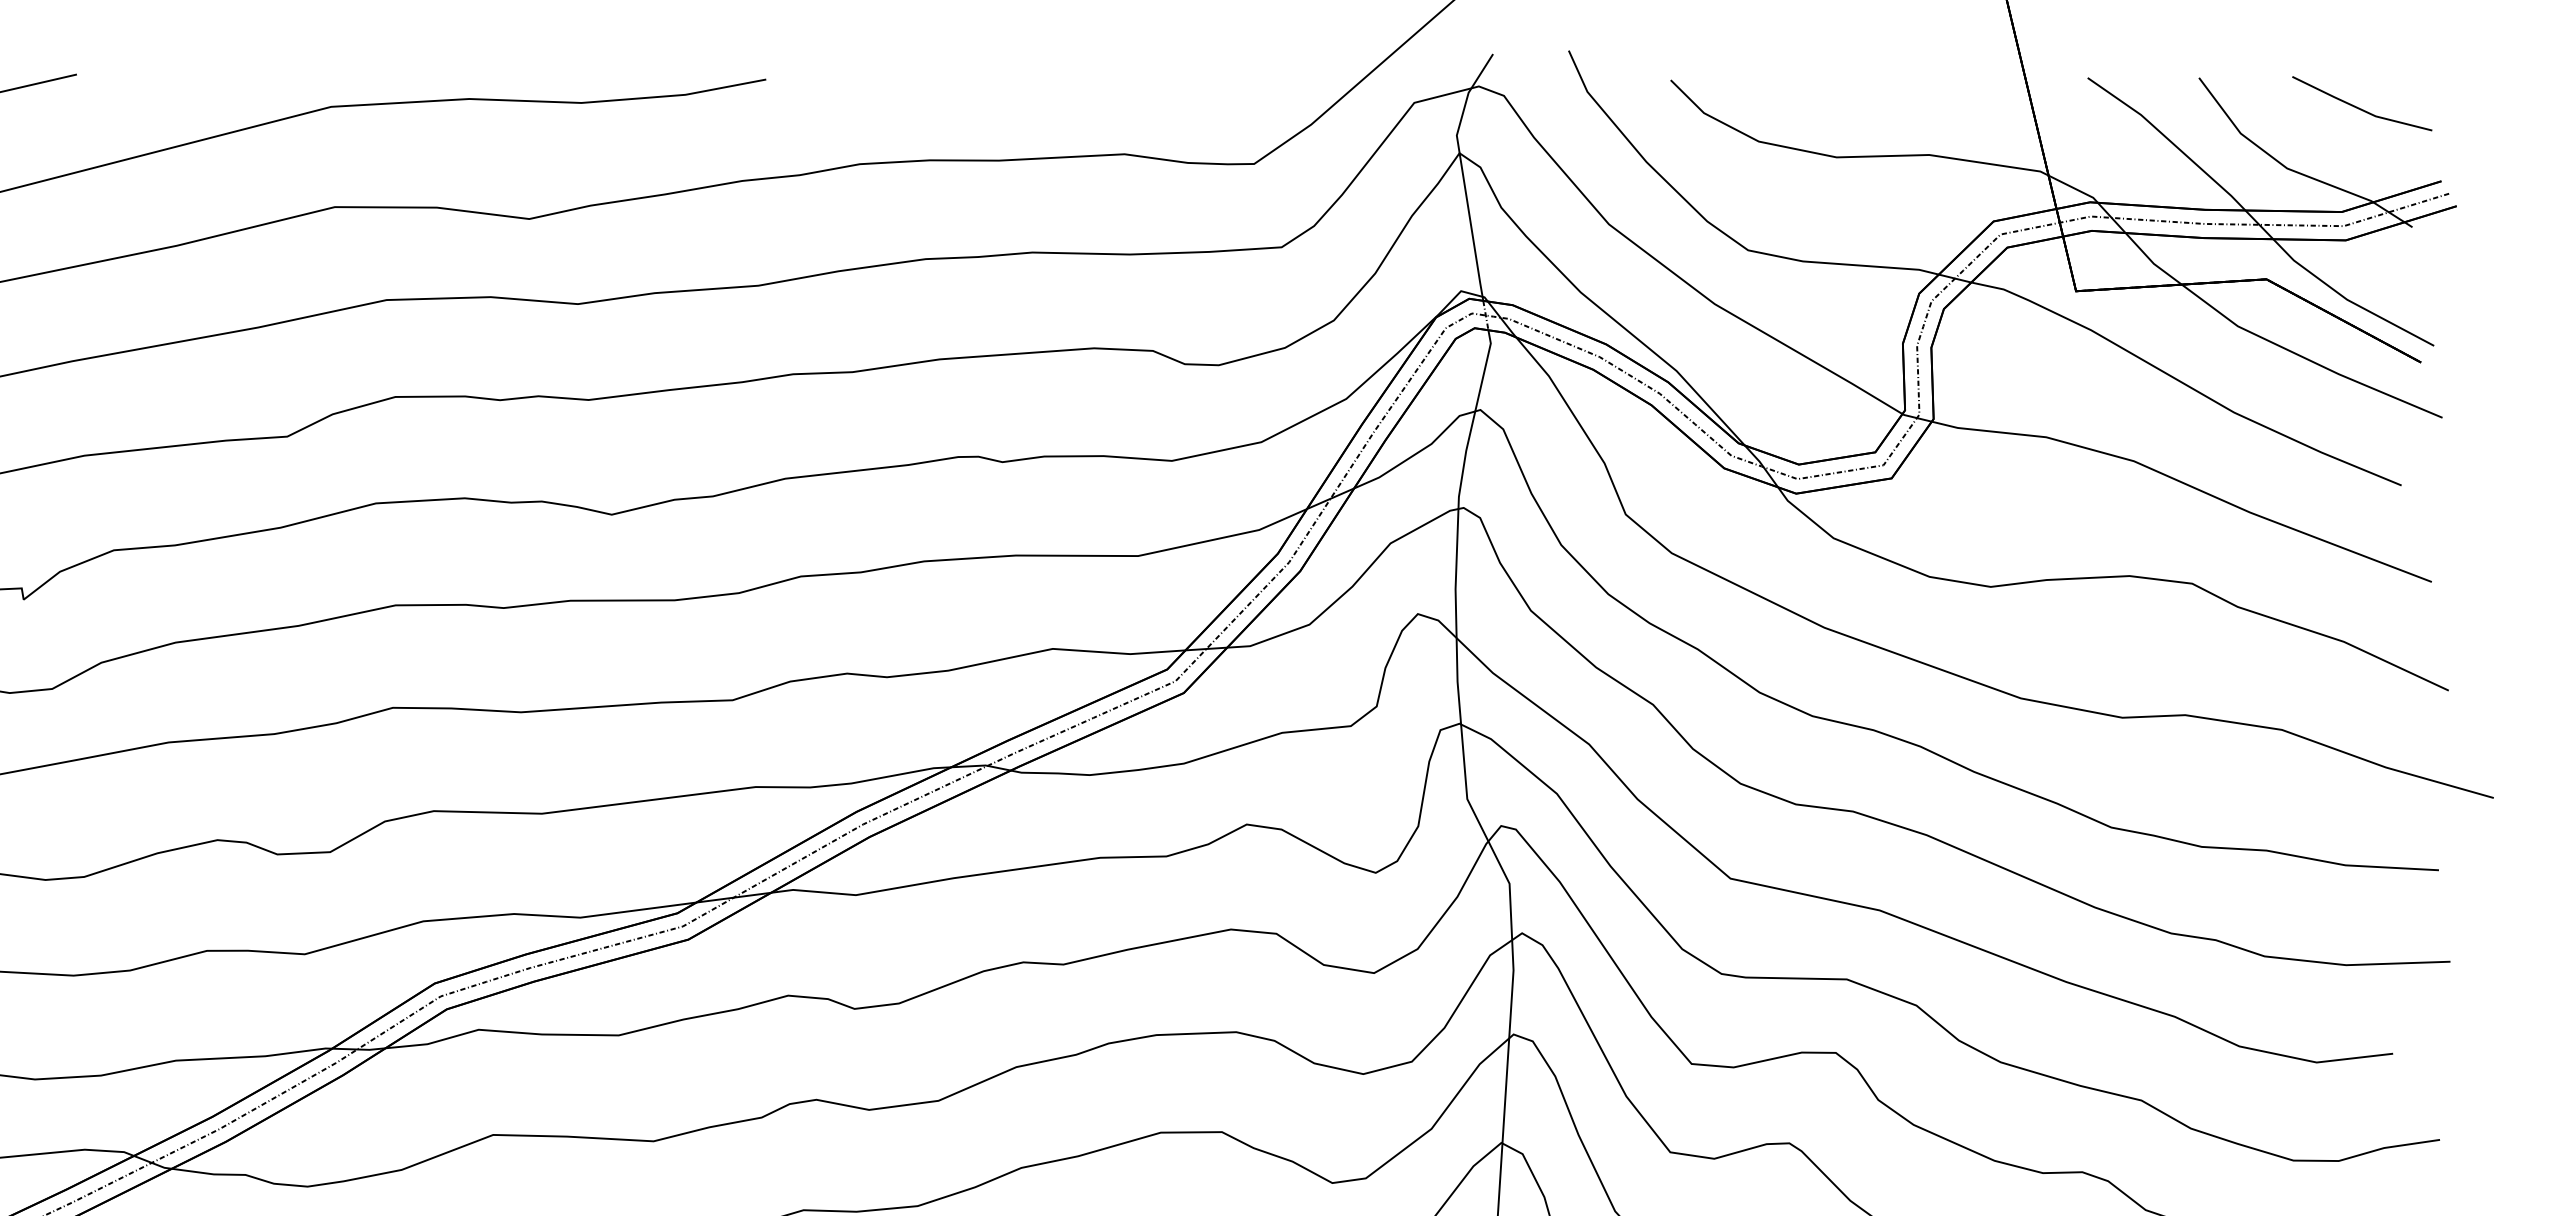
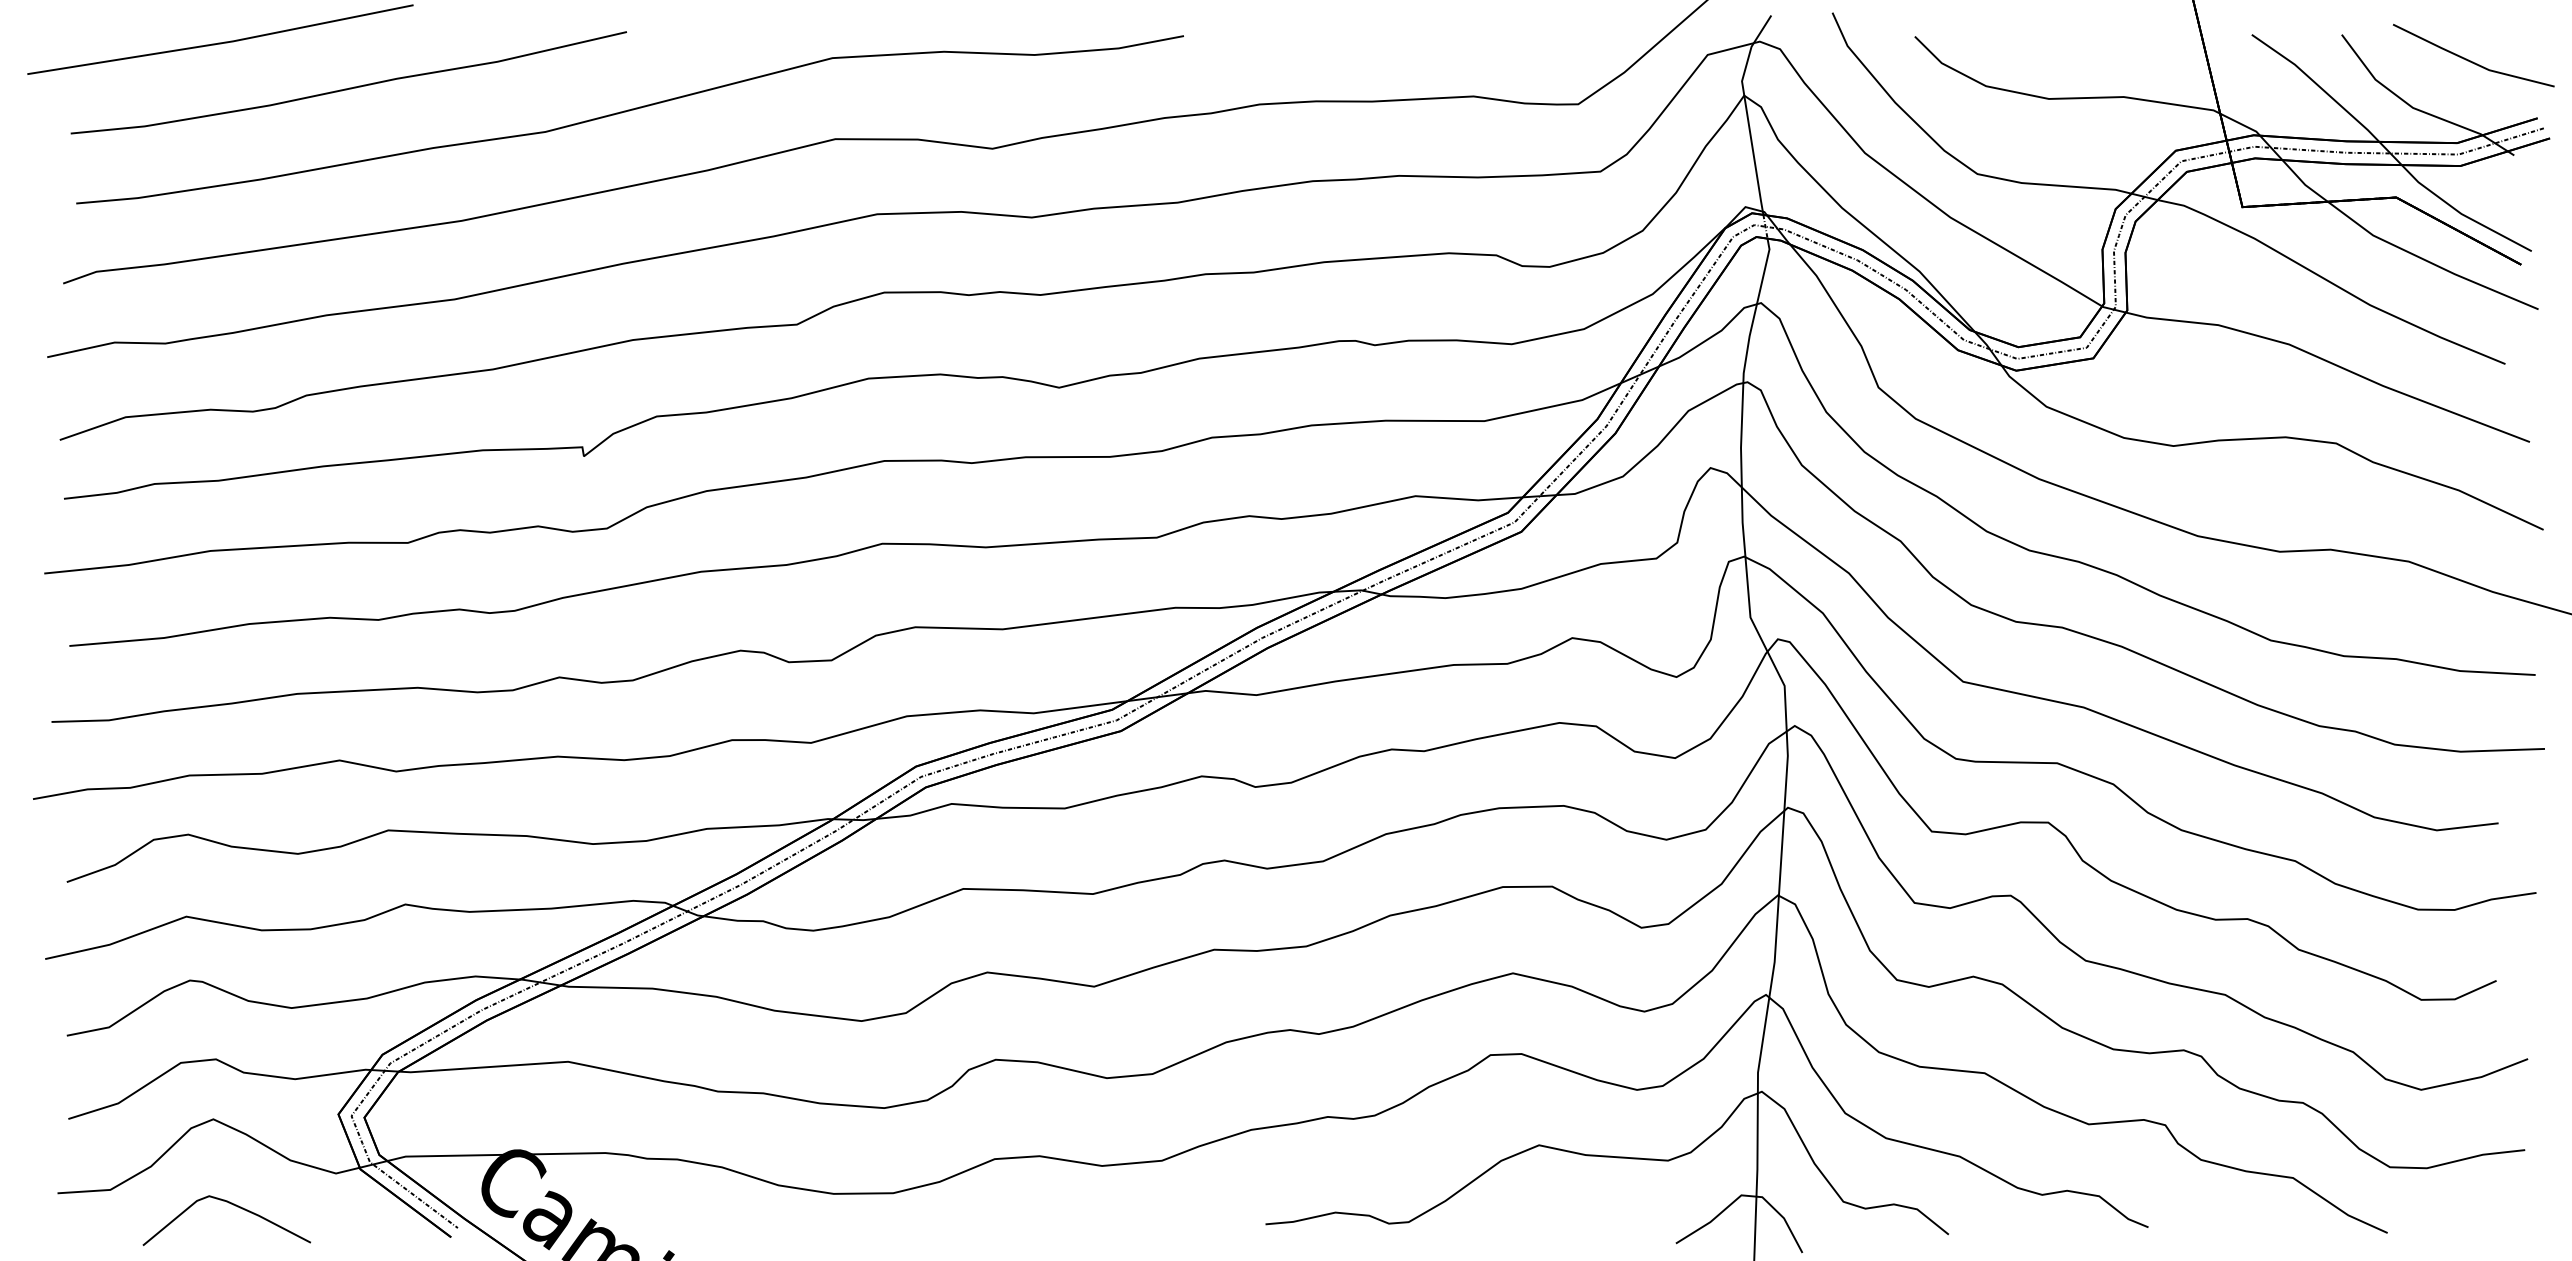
part: (2362, 103) -> (2473, 55), size x1.43

